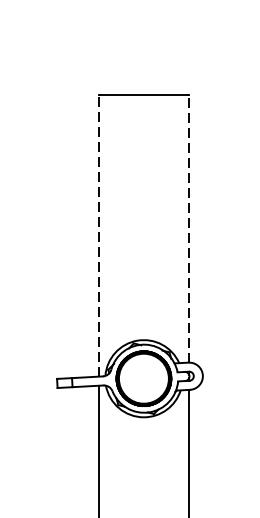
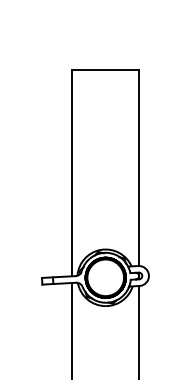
line: (189, 228) -> (139, 167), dashed -> solid
line: (98, 235) -> (72, 172), dashed -> solid

